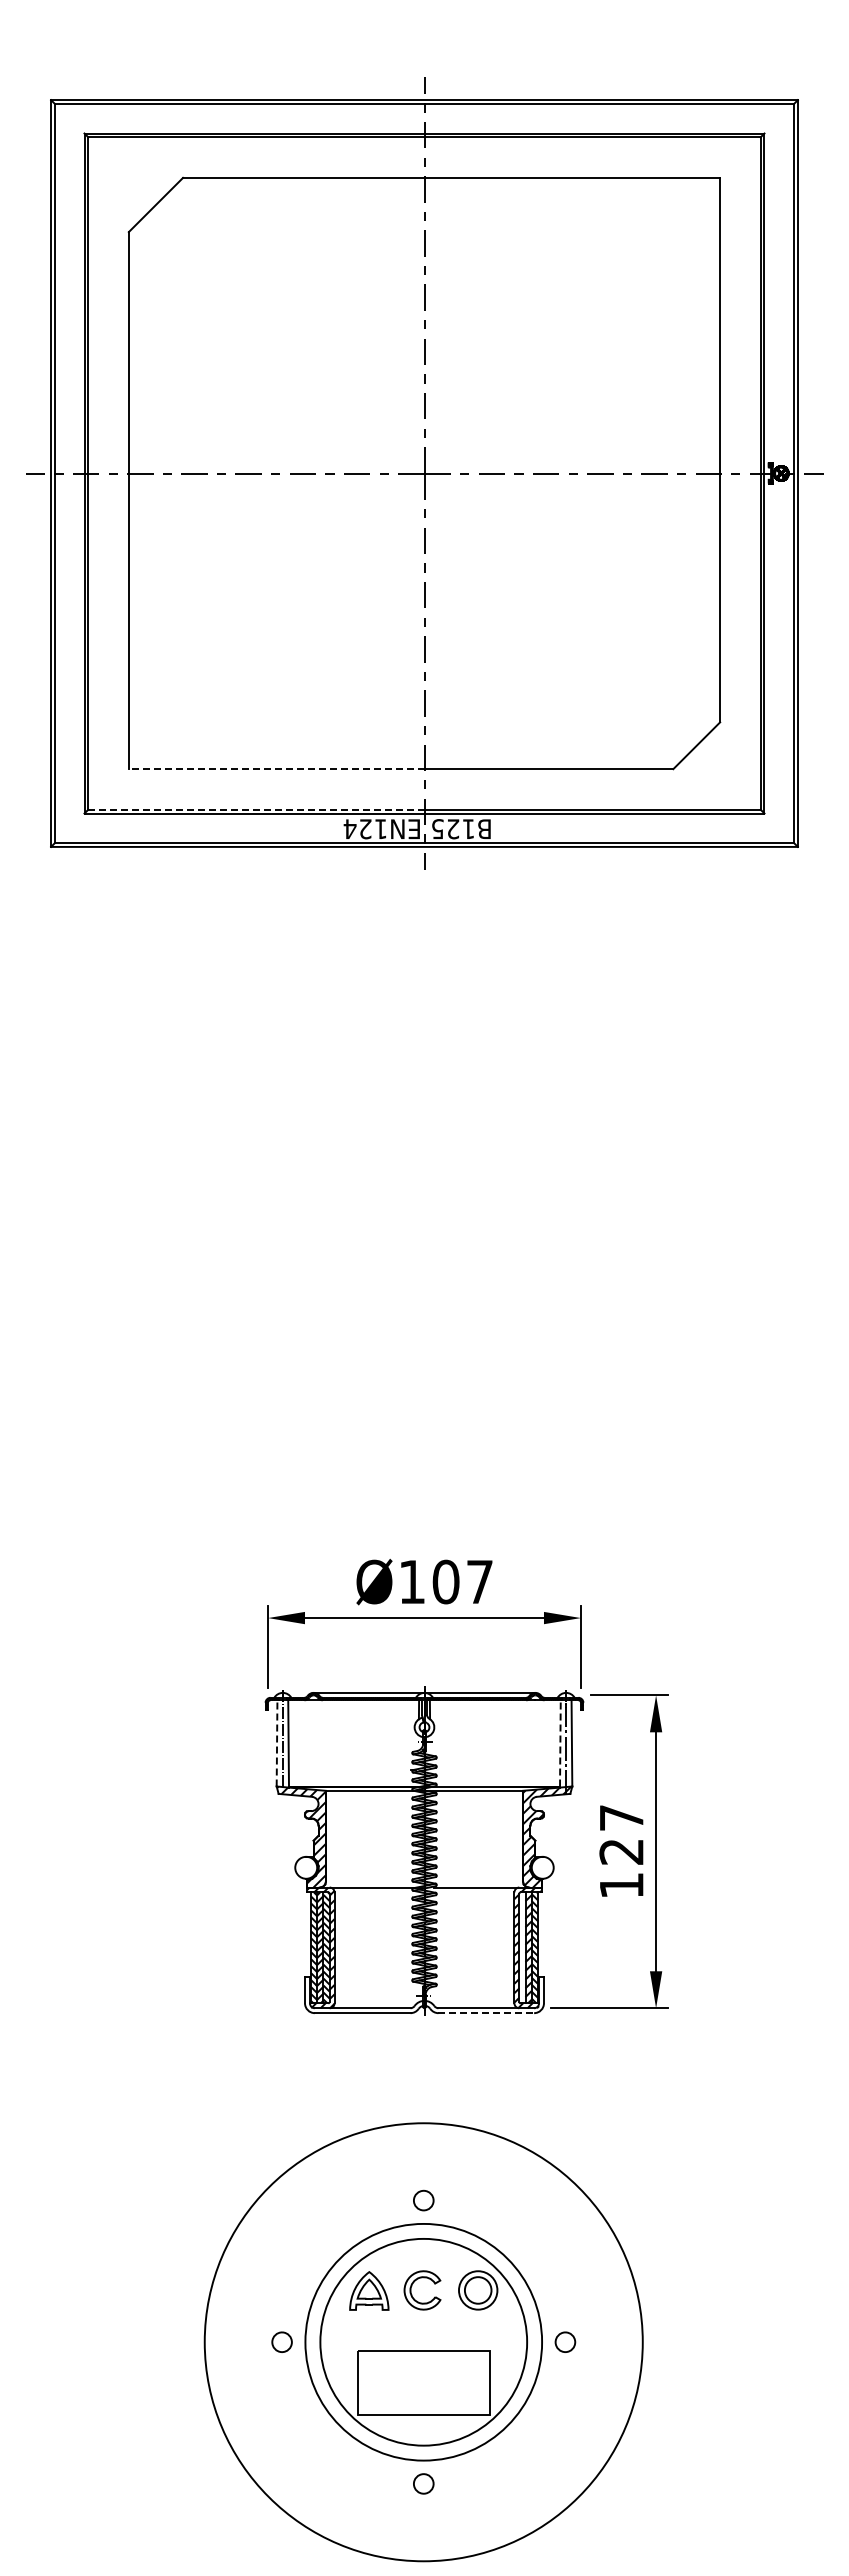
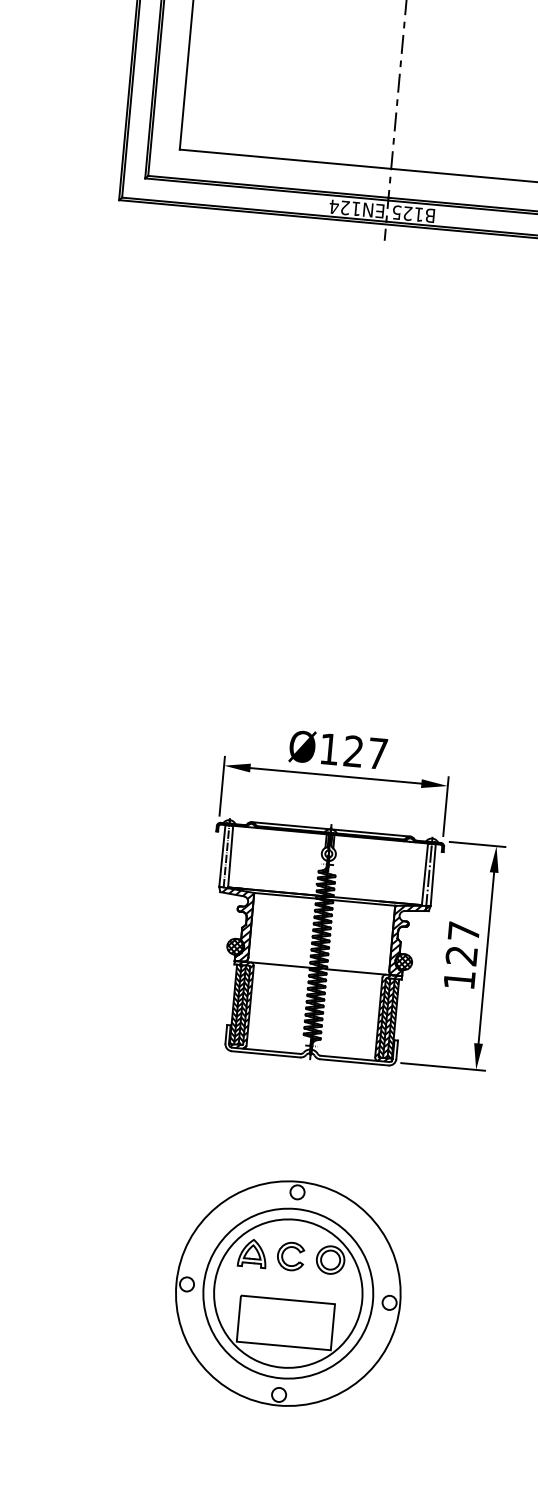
line: (276, 769) -> (285, 159), dashed -> solid
line: (255, 809) -> (267, 186), dashed -> solid
text: (445, 1581) -> (353, 751), Ø107 -> Ø127
line: (277, 1742) -> (222, 855), dashed -> solid
line: (560, 1742) -> (425, 873), dashed -> solid
hatch: (305, 1867) -> (234, 946), added
hatch: (542, 1867) -> (404, 961), added
hatch: (522, 1947) -> (384, 1017), added
line: (486, 2013) -> (354, 1062), dashed -> solid
circle: (423, 2341) -> (288, 1293), size x0.71

